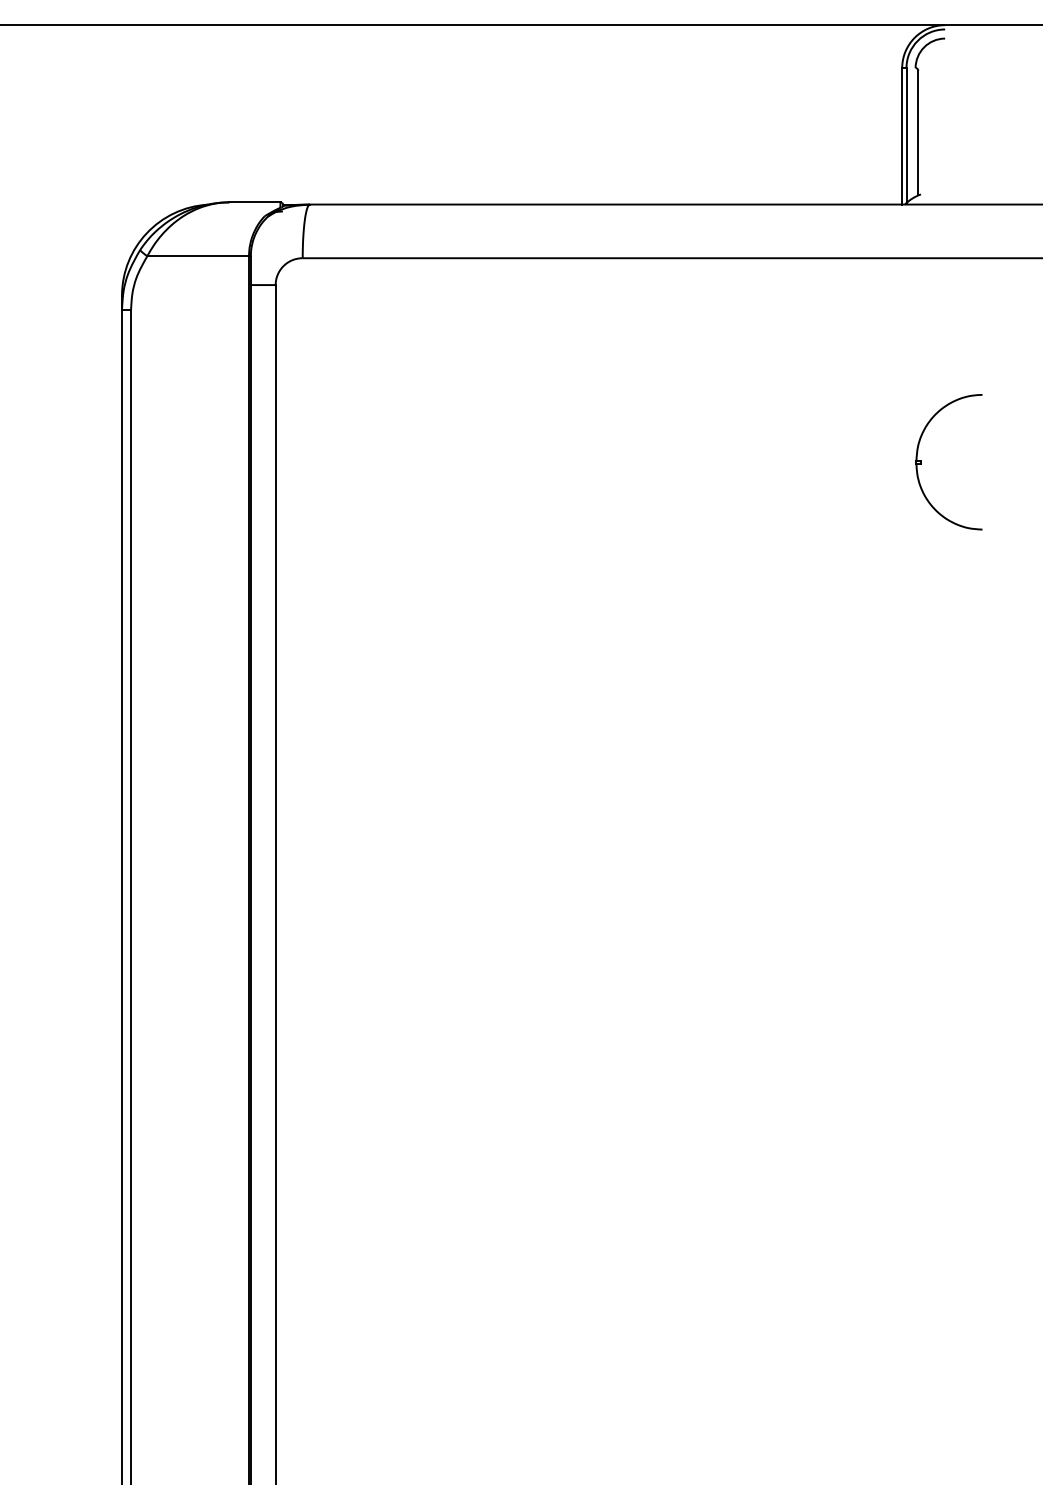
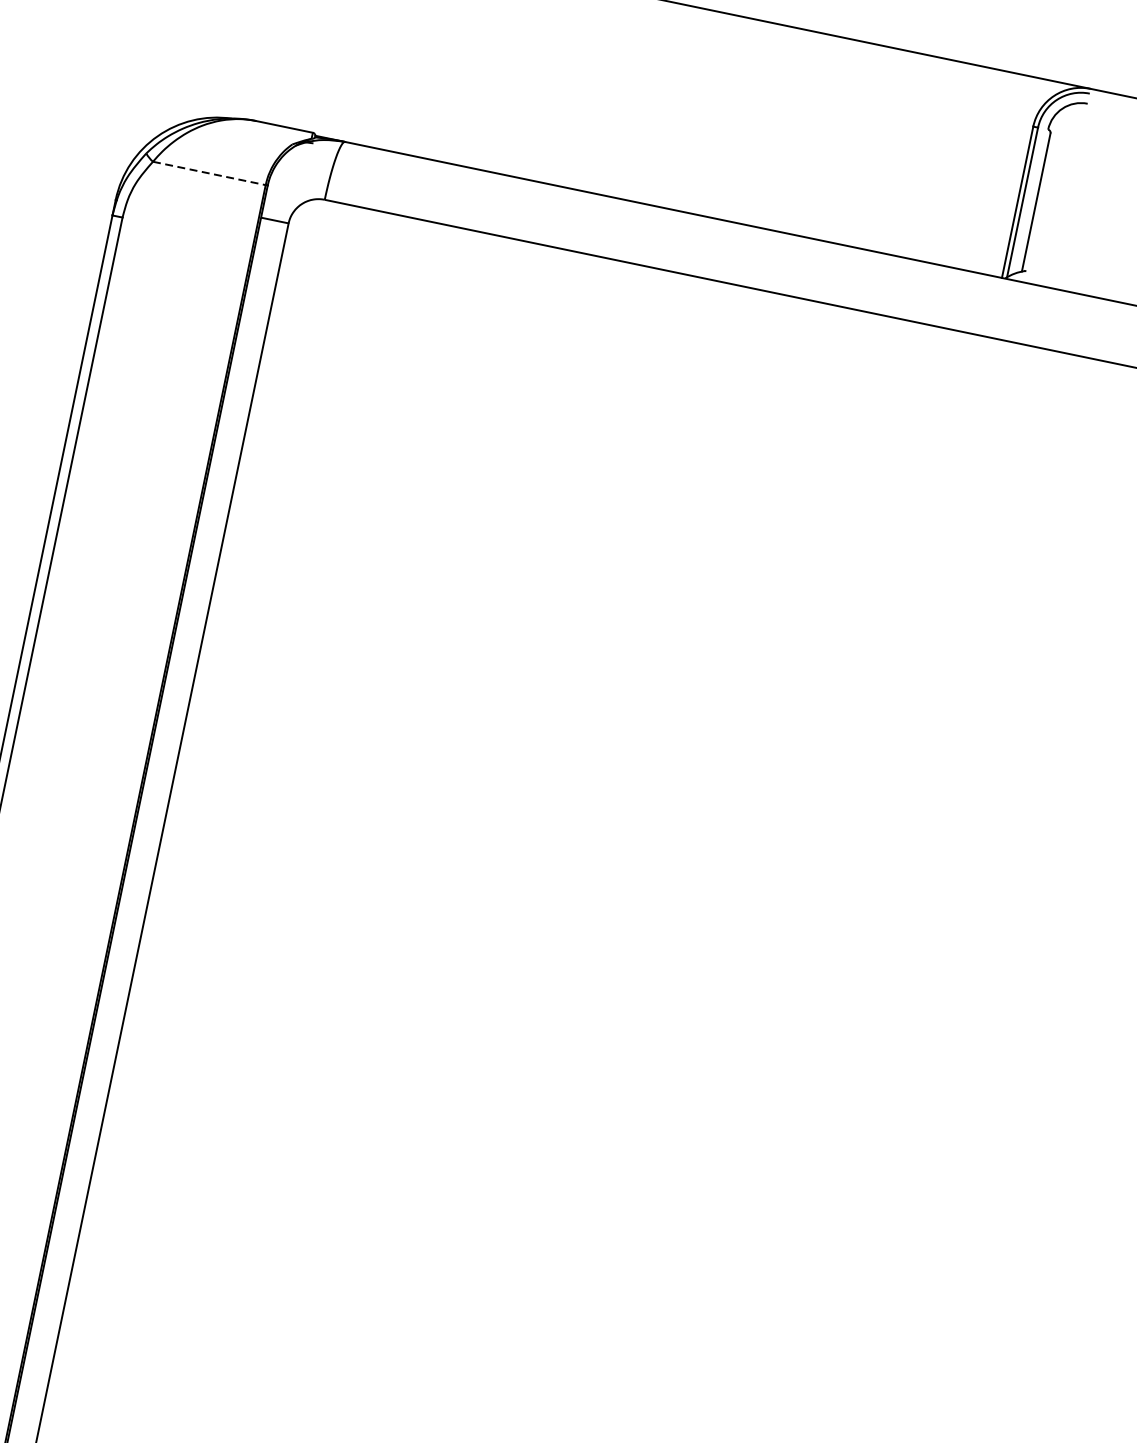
line: (198, 256) -> (209, 173), solid -> dashed
part: (921, 462) -> (964, 568), removed

